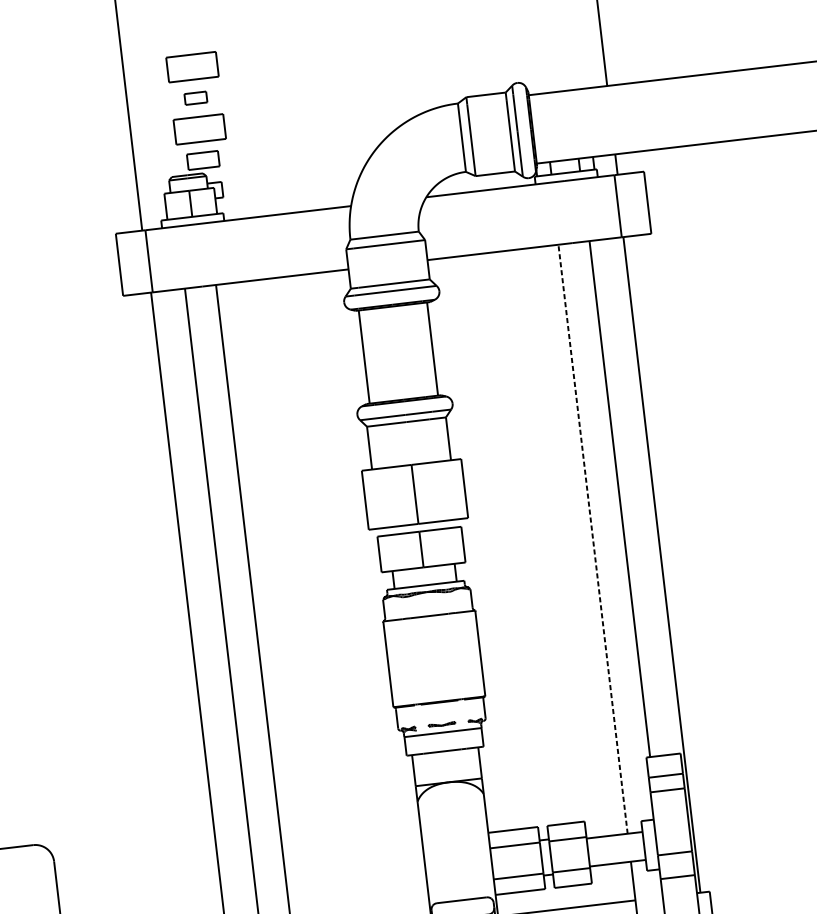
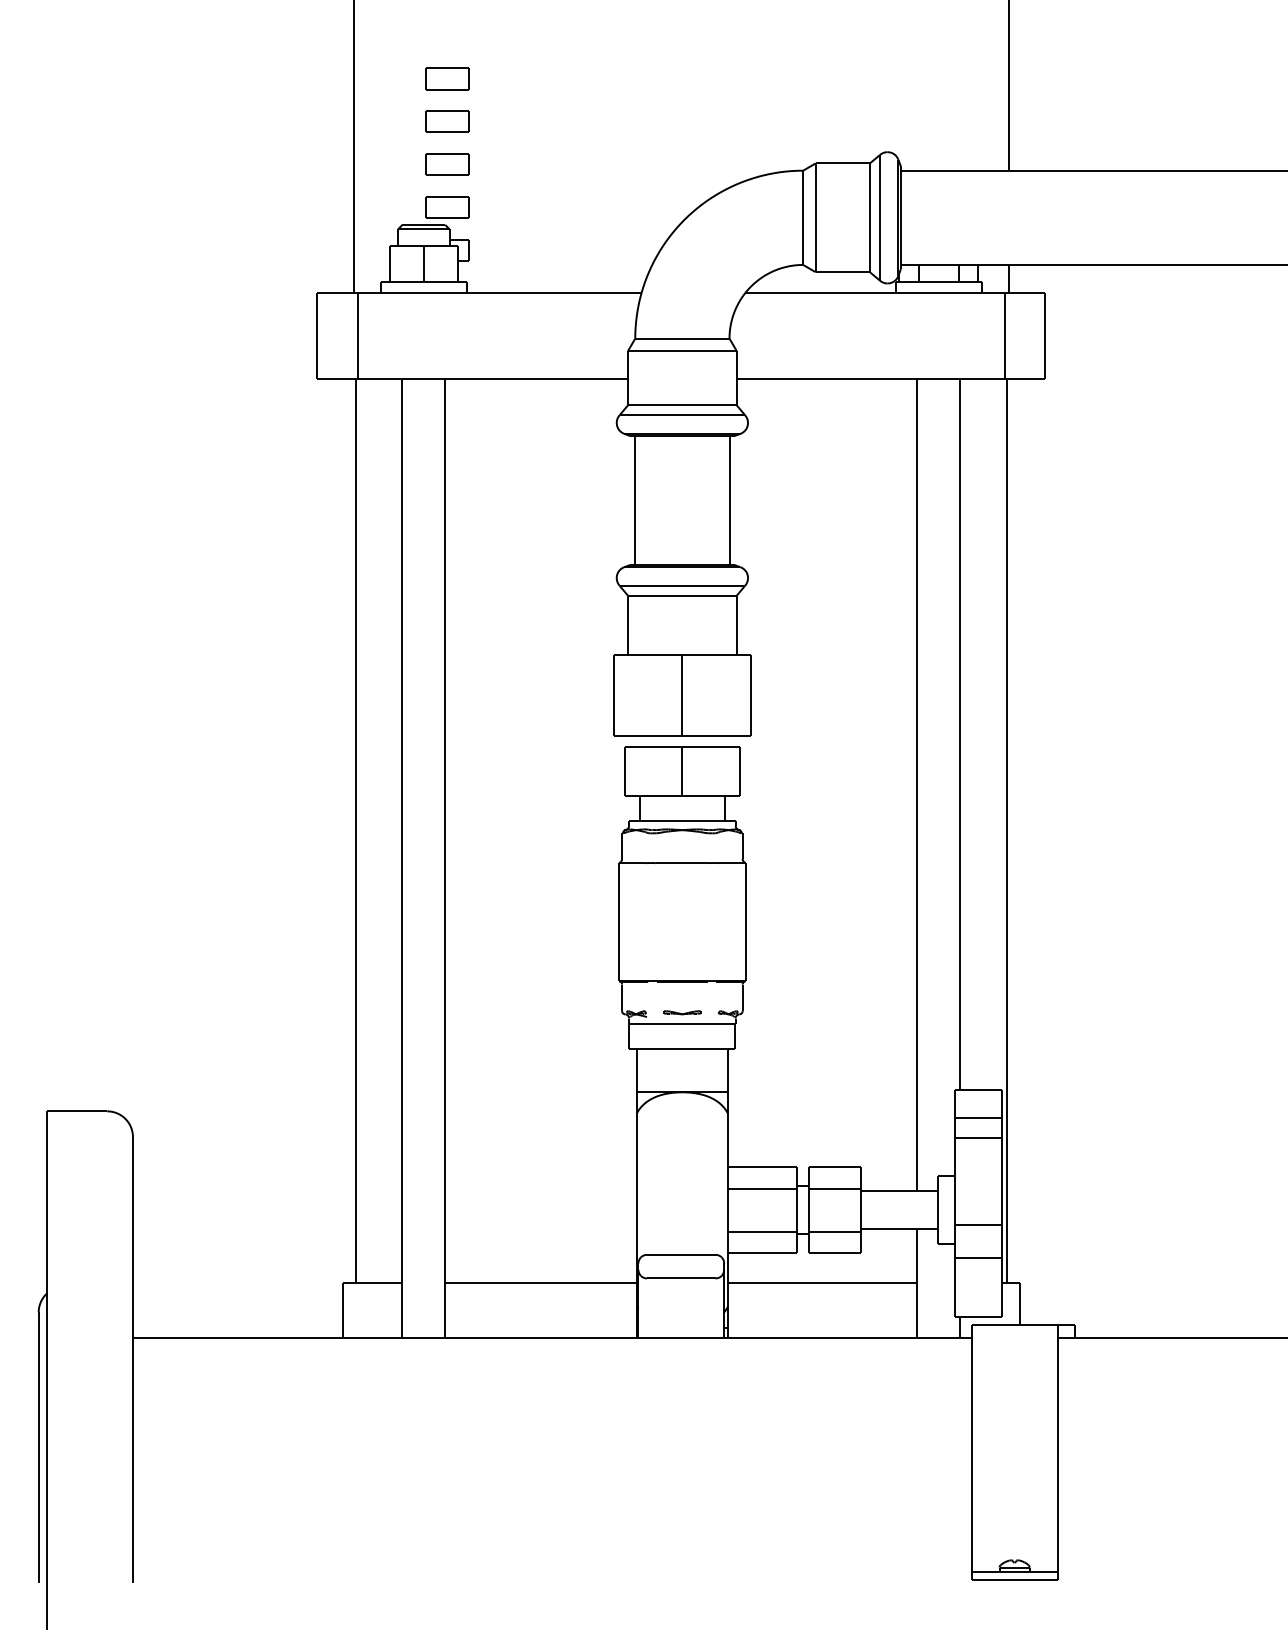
part: (192, 66) -> (447, 78), size x0.62
part: (195, 98) -> (447, 121), size x1.43
part: (199, 129) -> (447, 164), size x0.62
line: (593, 539) -> (917, 784), dashed -> solid

